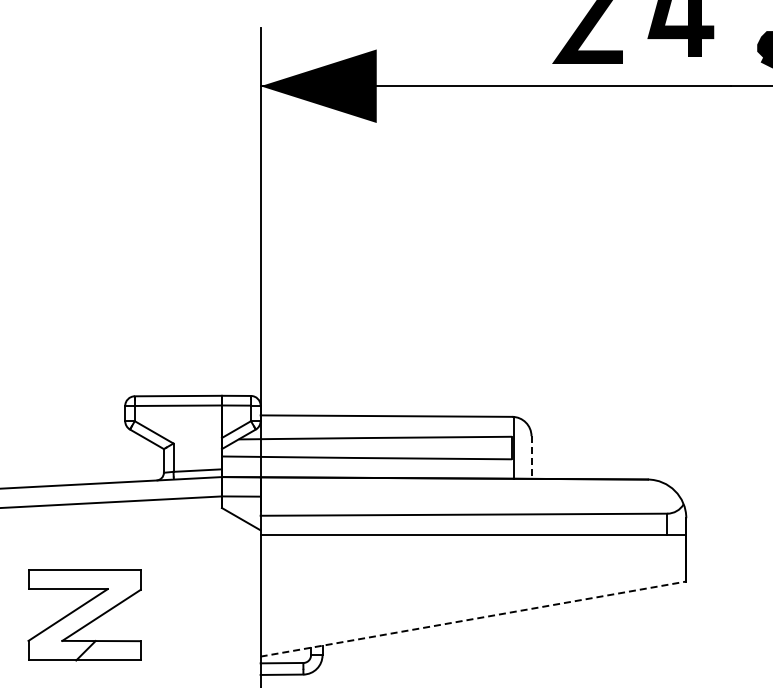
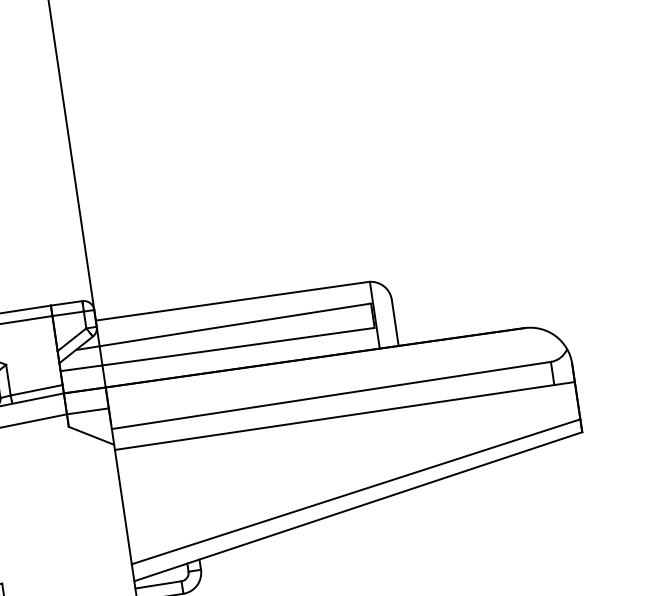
line: (531, 458) -> (395, 323), dashed -> solid
line: (473, 604) -> (355, 490), added
line: (473, 619) -> (358, 507), dashed -> solid

